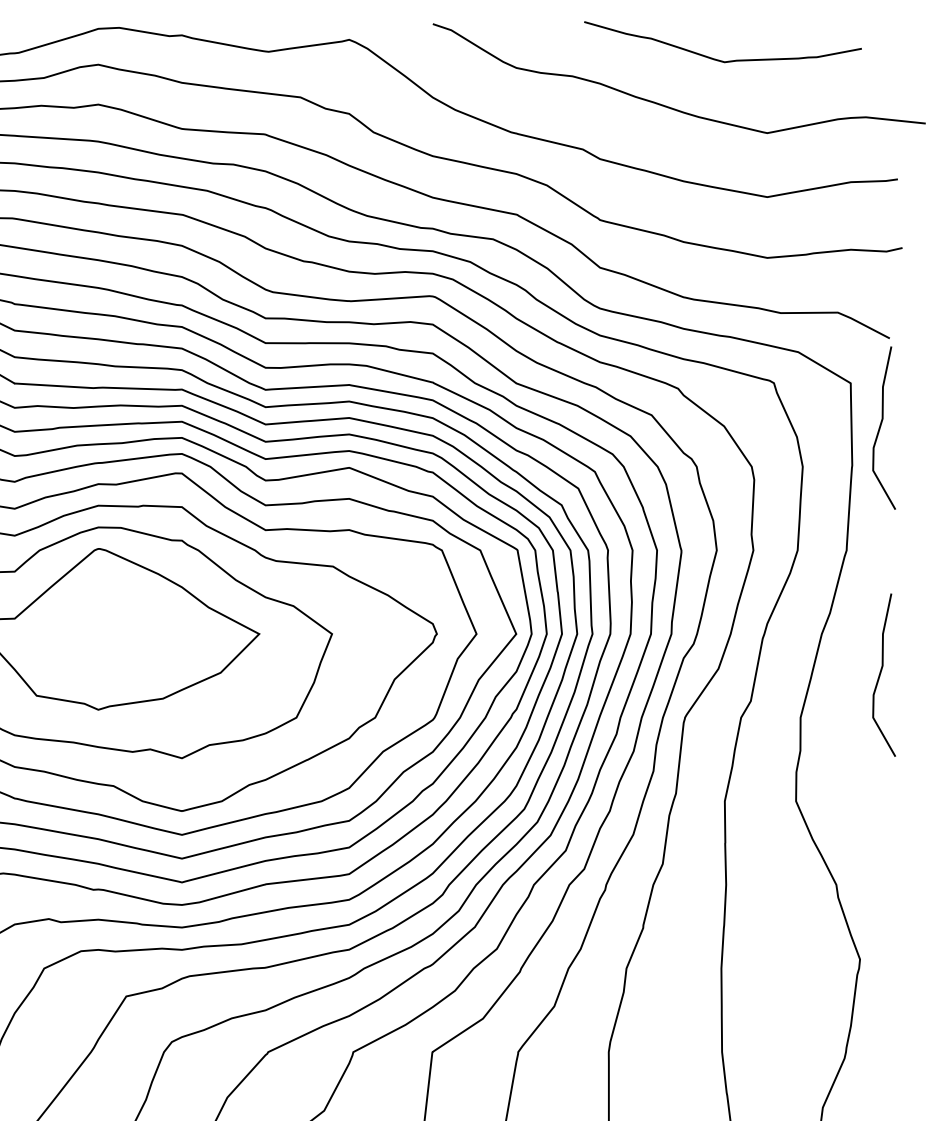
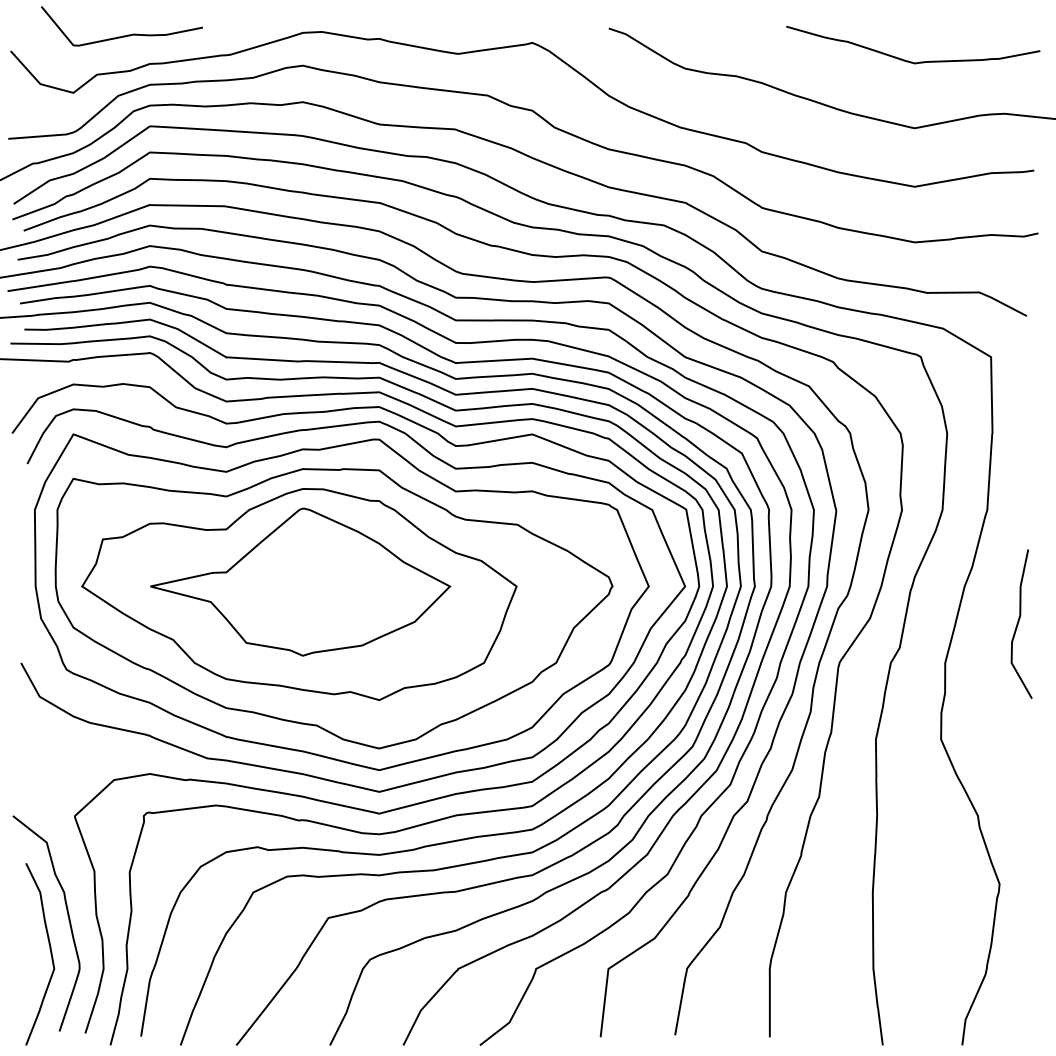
curve: (717, 59) -> (908, 60), moved
curve: (881, 426) -> (1019, 396), removed

